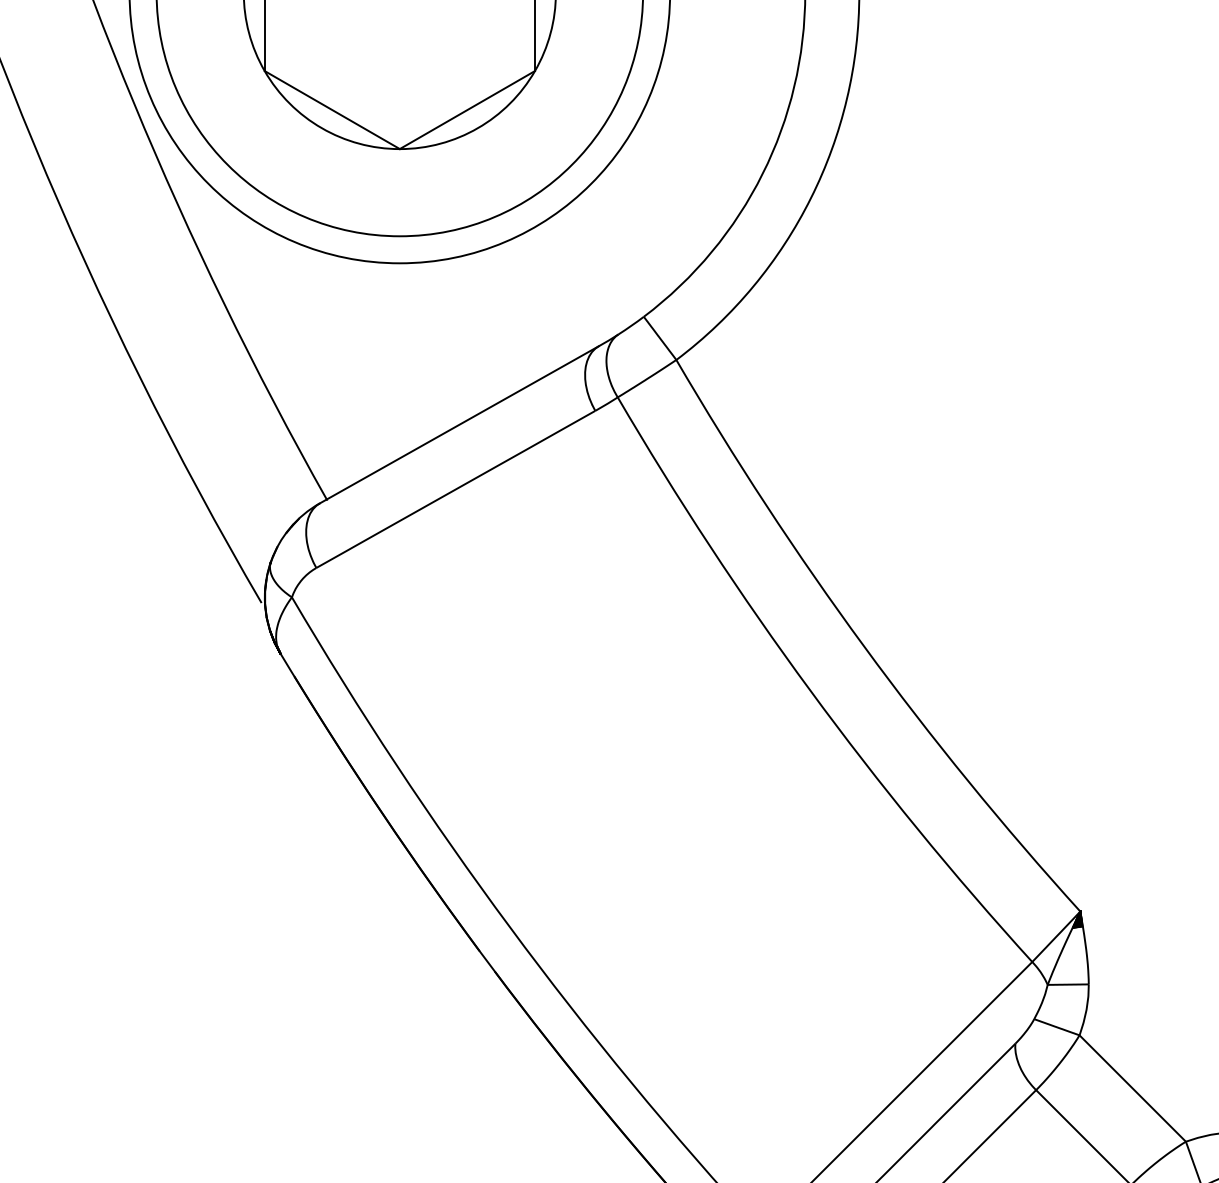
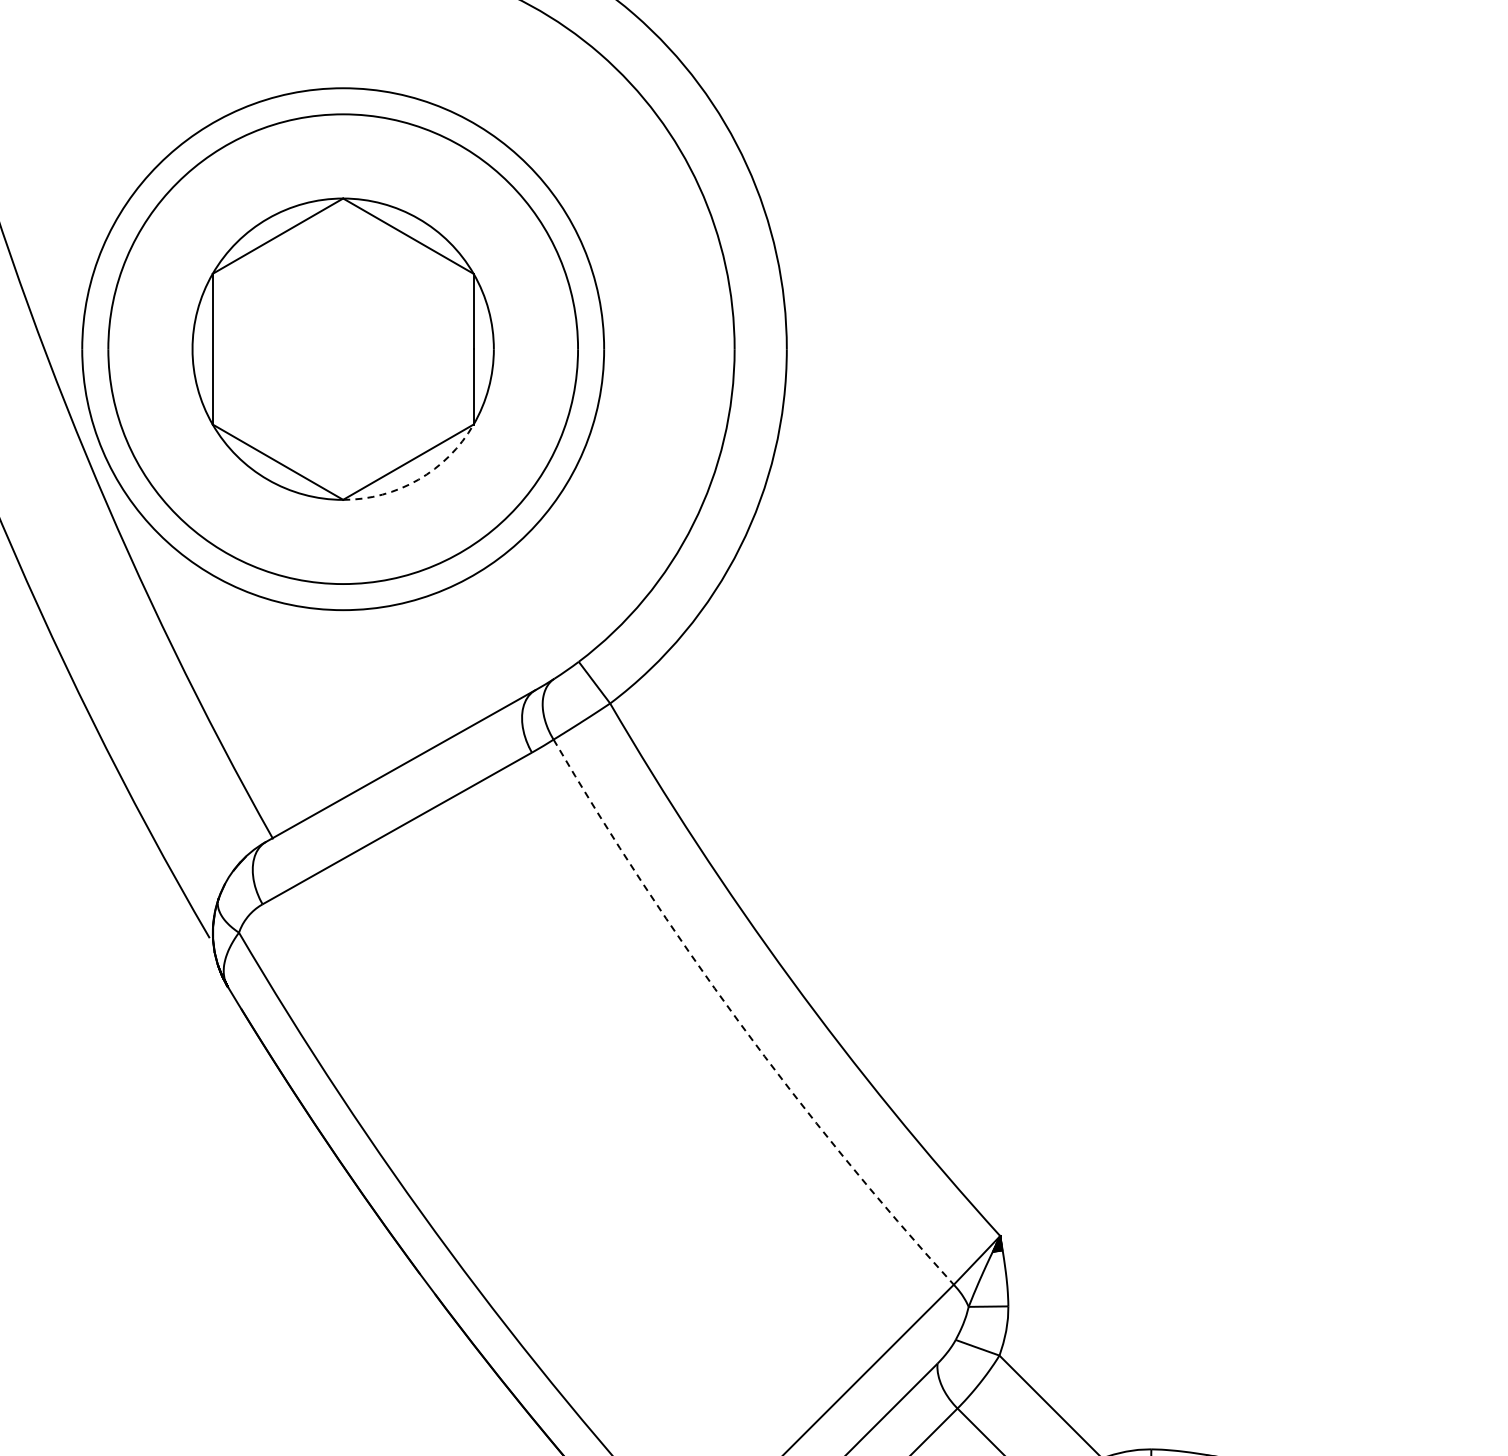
arc: (477, 127) -> (418, 479), solid -> dashed
arc: (810, 690) -> (739, 1022), solid -> dashed

